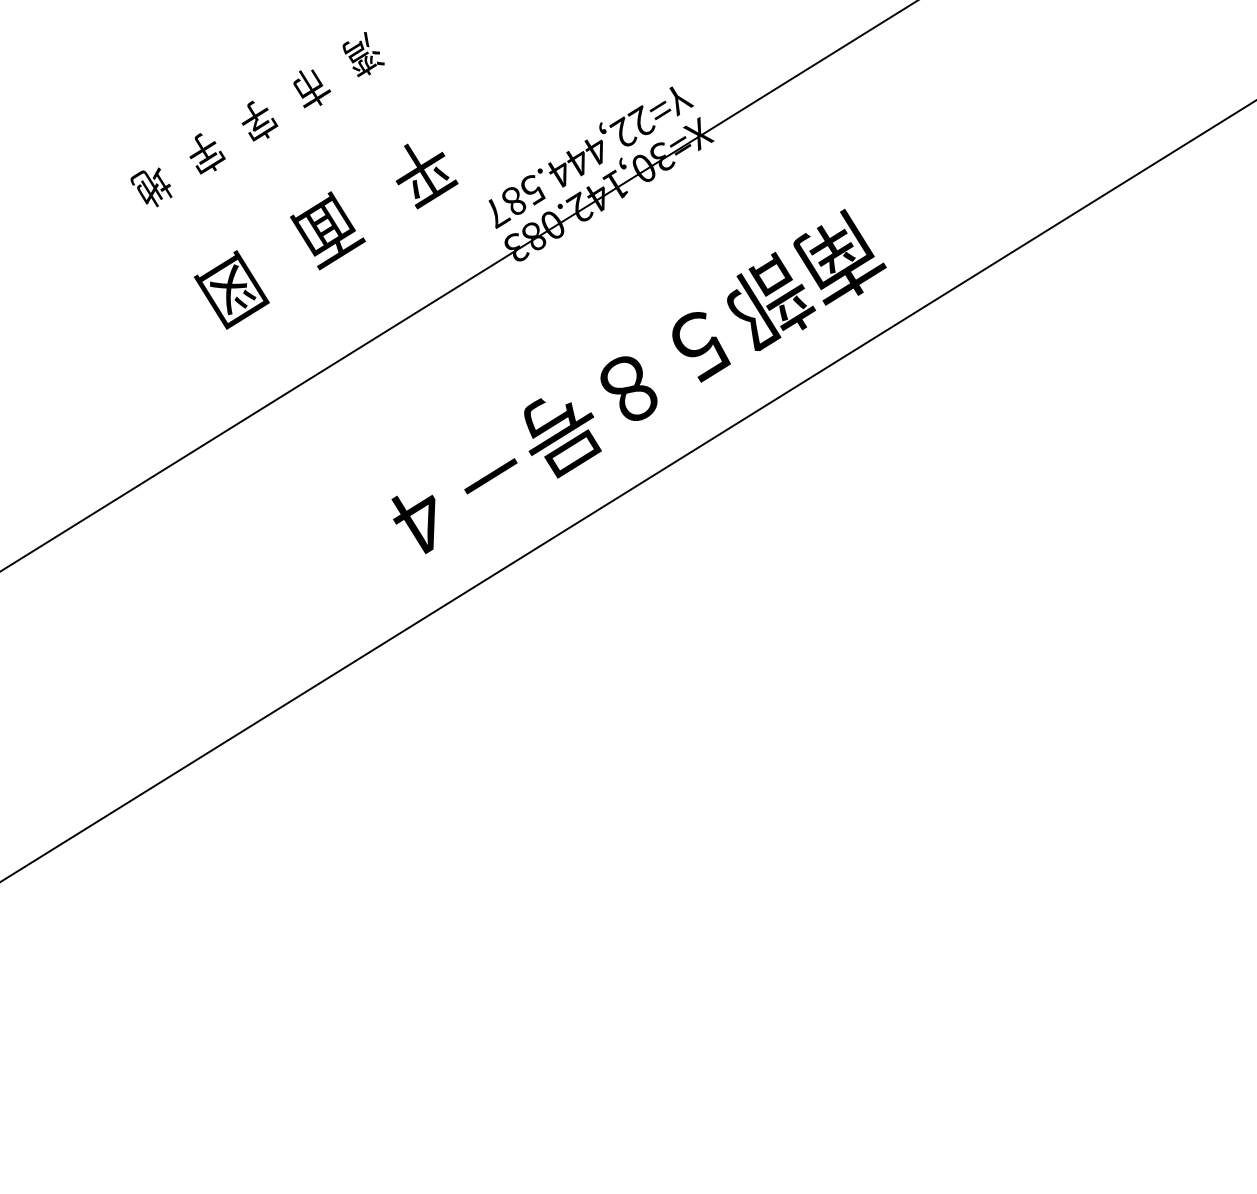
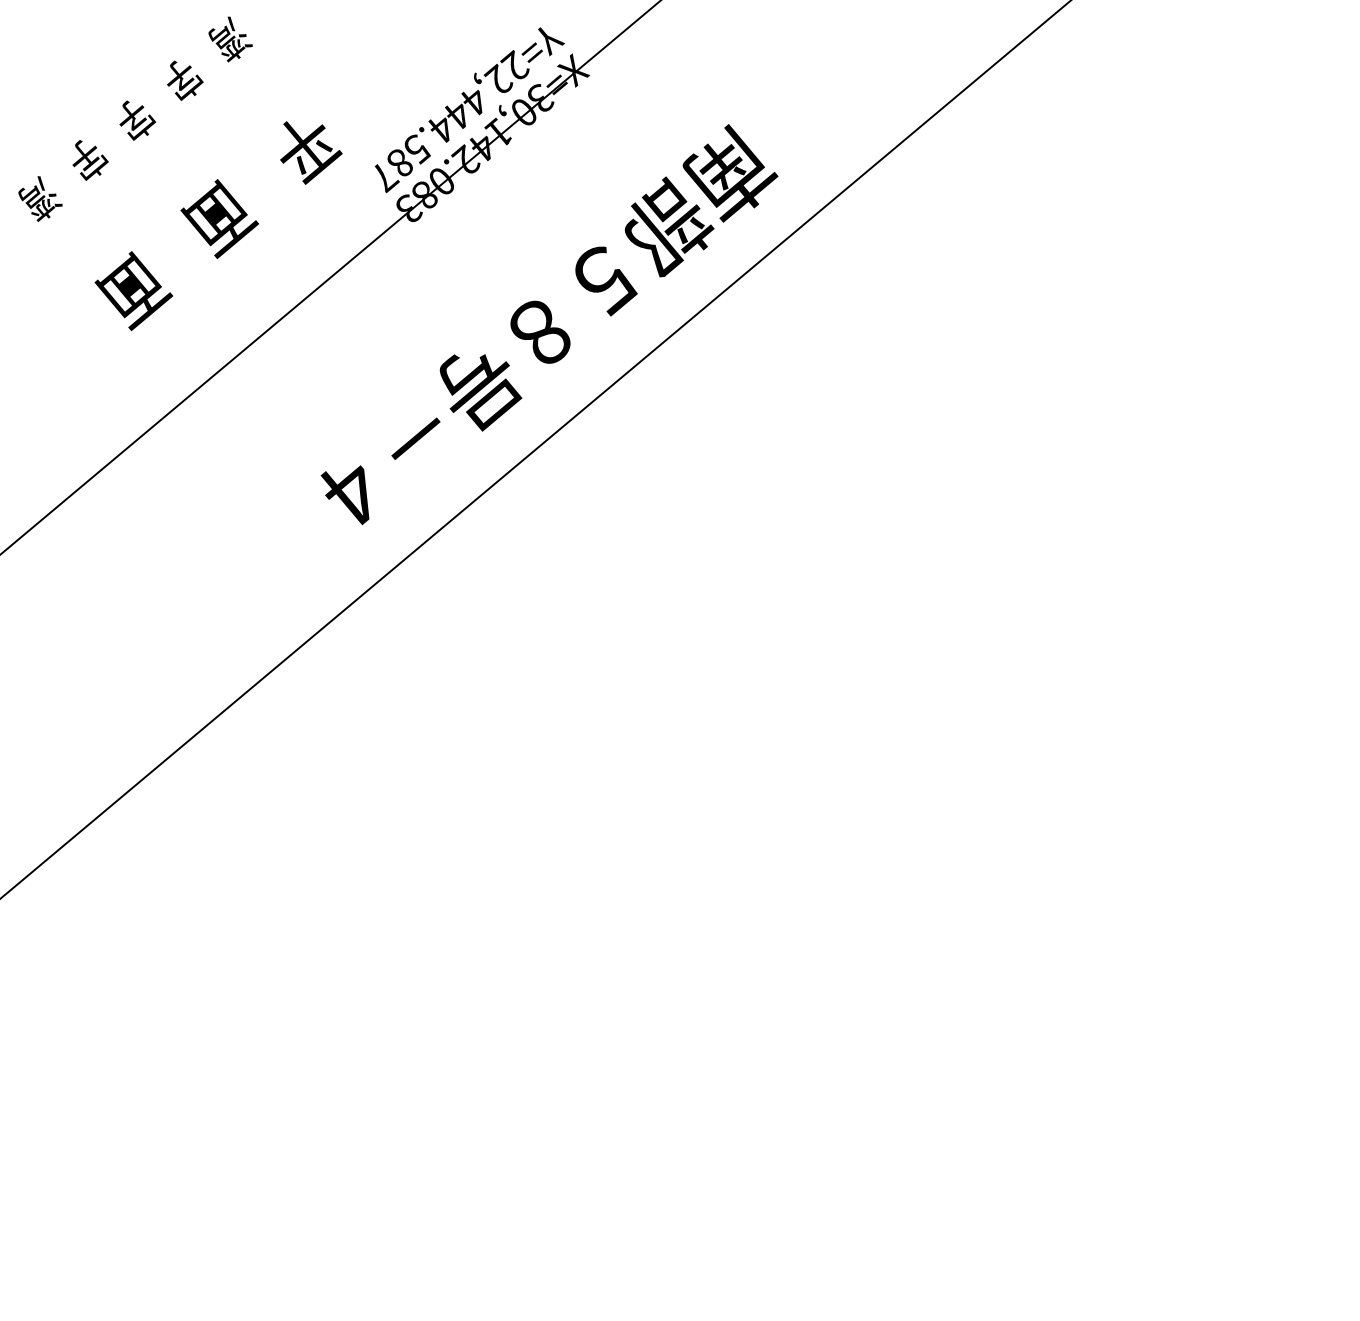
text: (312, 88) -> (184, 80), 市 -> 字
text: (152, 185) -> (39, 198), 地 -> 湾
text: (232, 289) -> (133, 290), 図 -> 面

